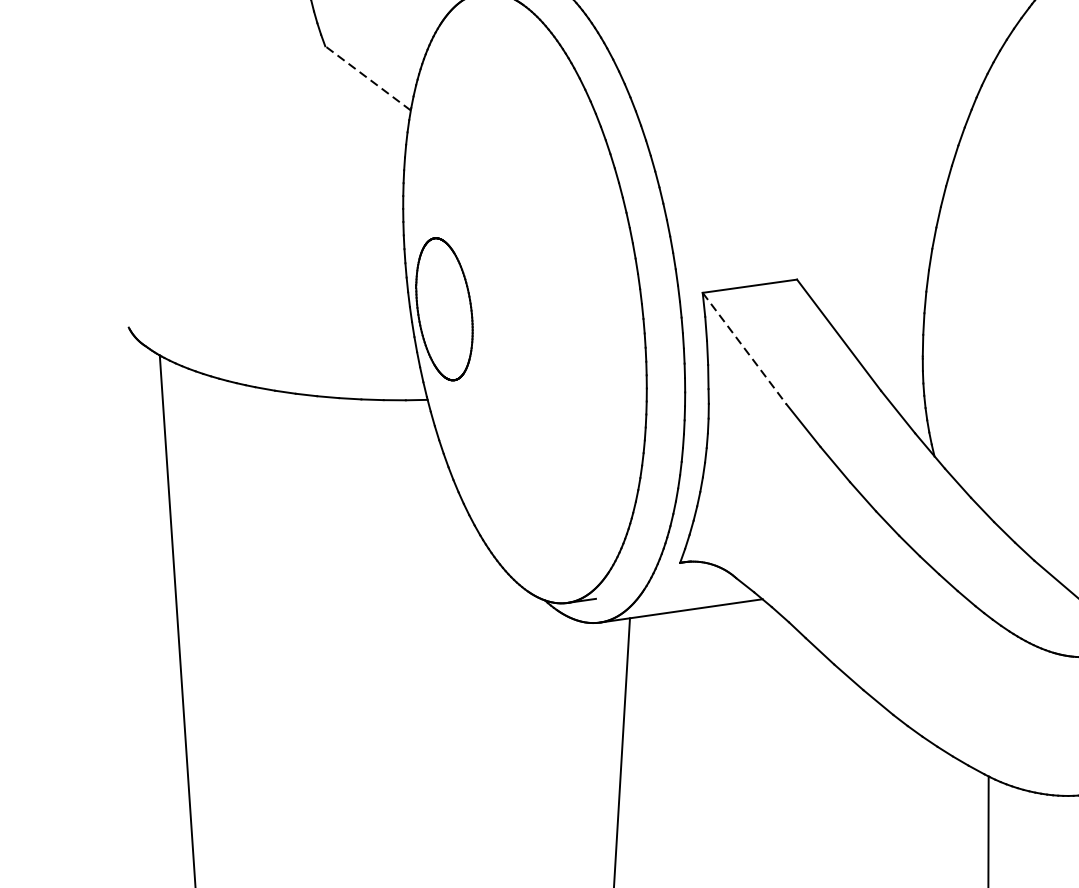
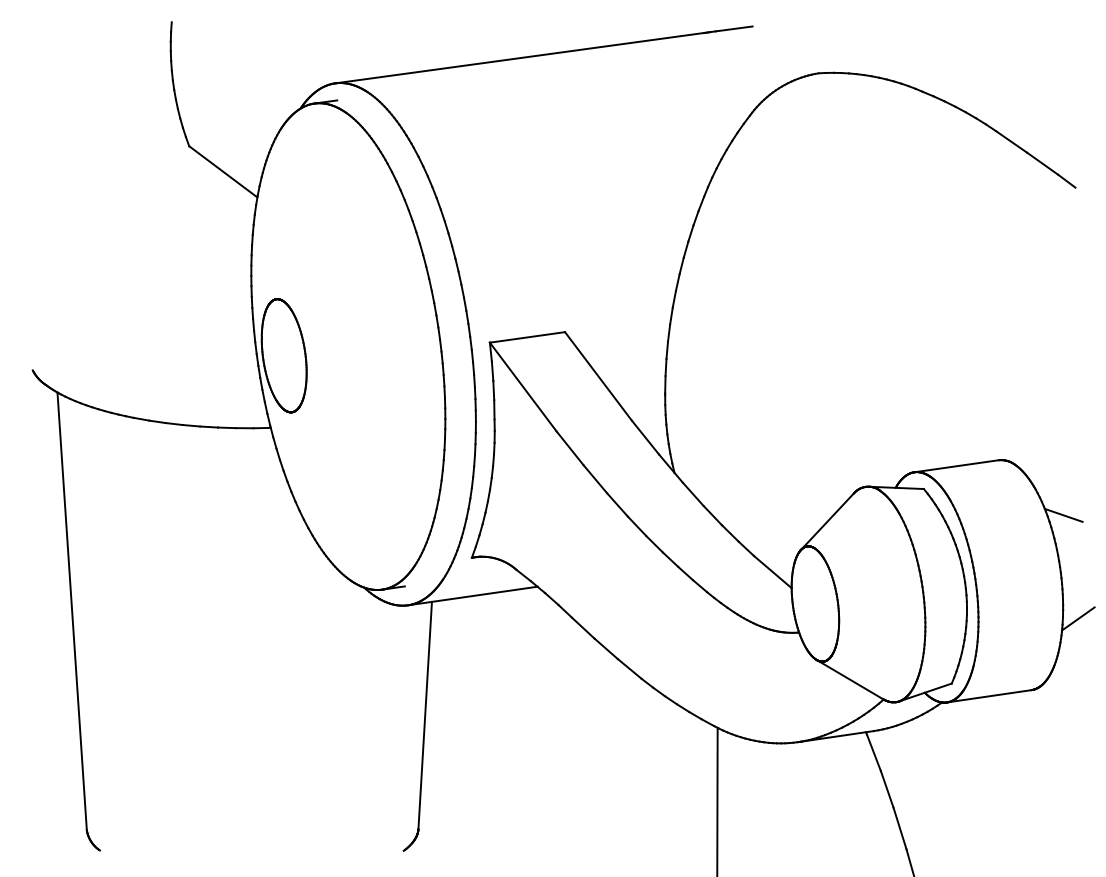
line: (368, 77) -> (223, 171), dashed -> solid
line: (744, 349) -> (523, 387), dashed -> solid

